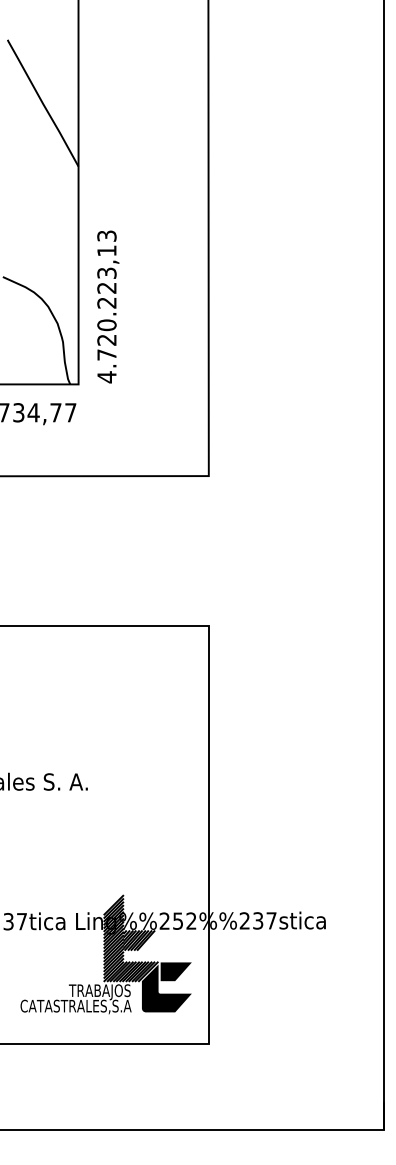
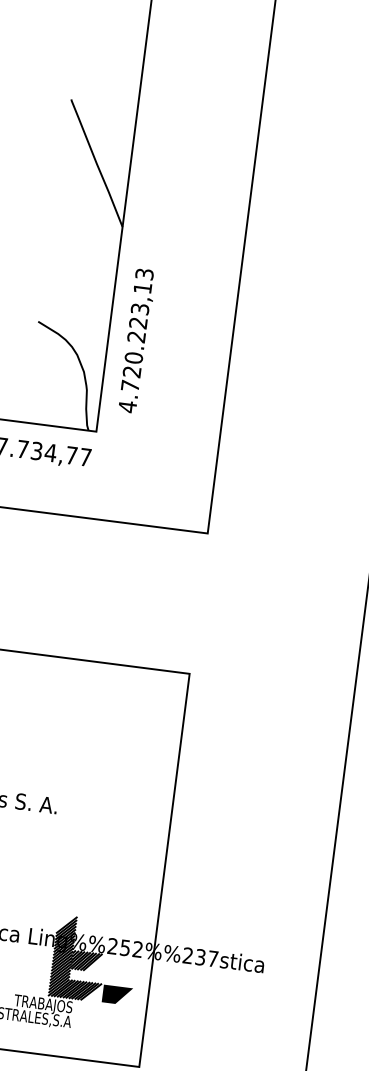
text: (108, 306) -> (137, 340), moved
fill: (166, 988) -> (106, 1009), removed

